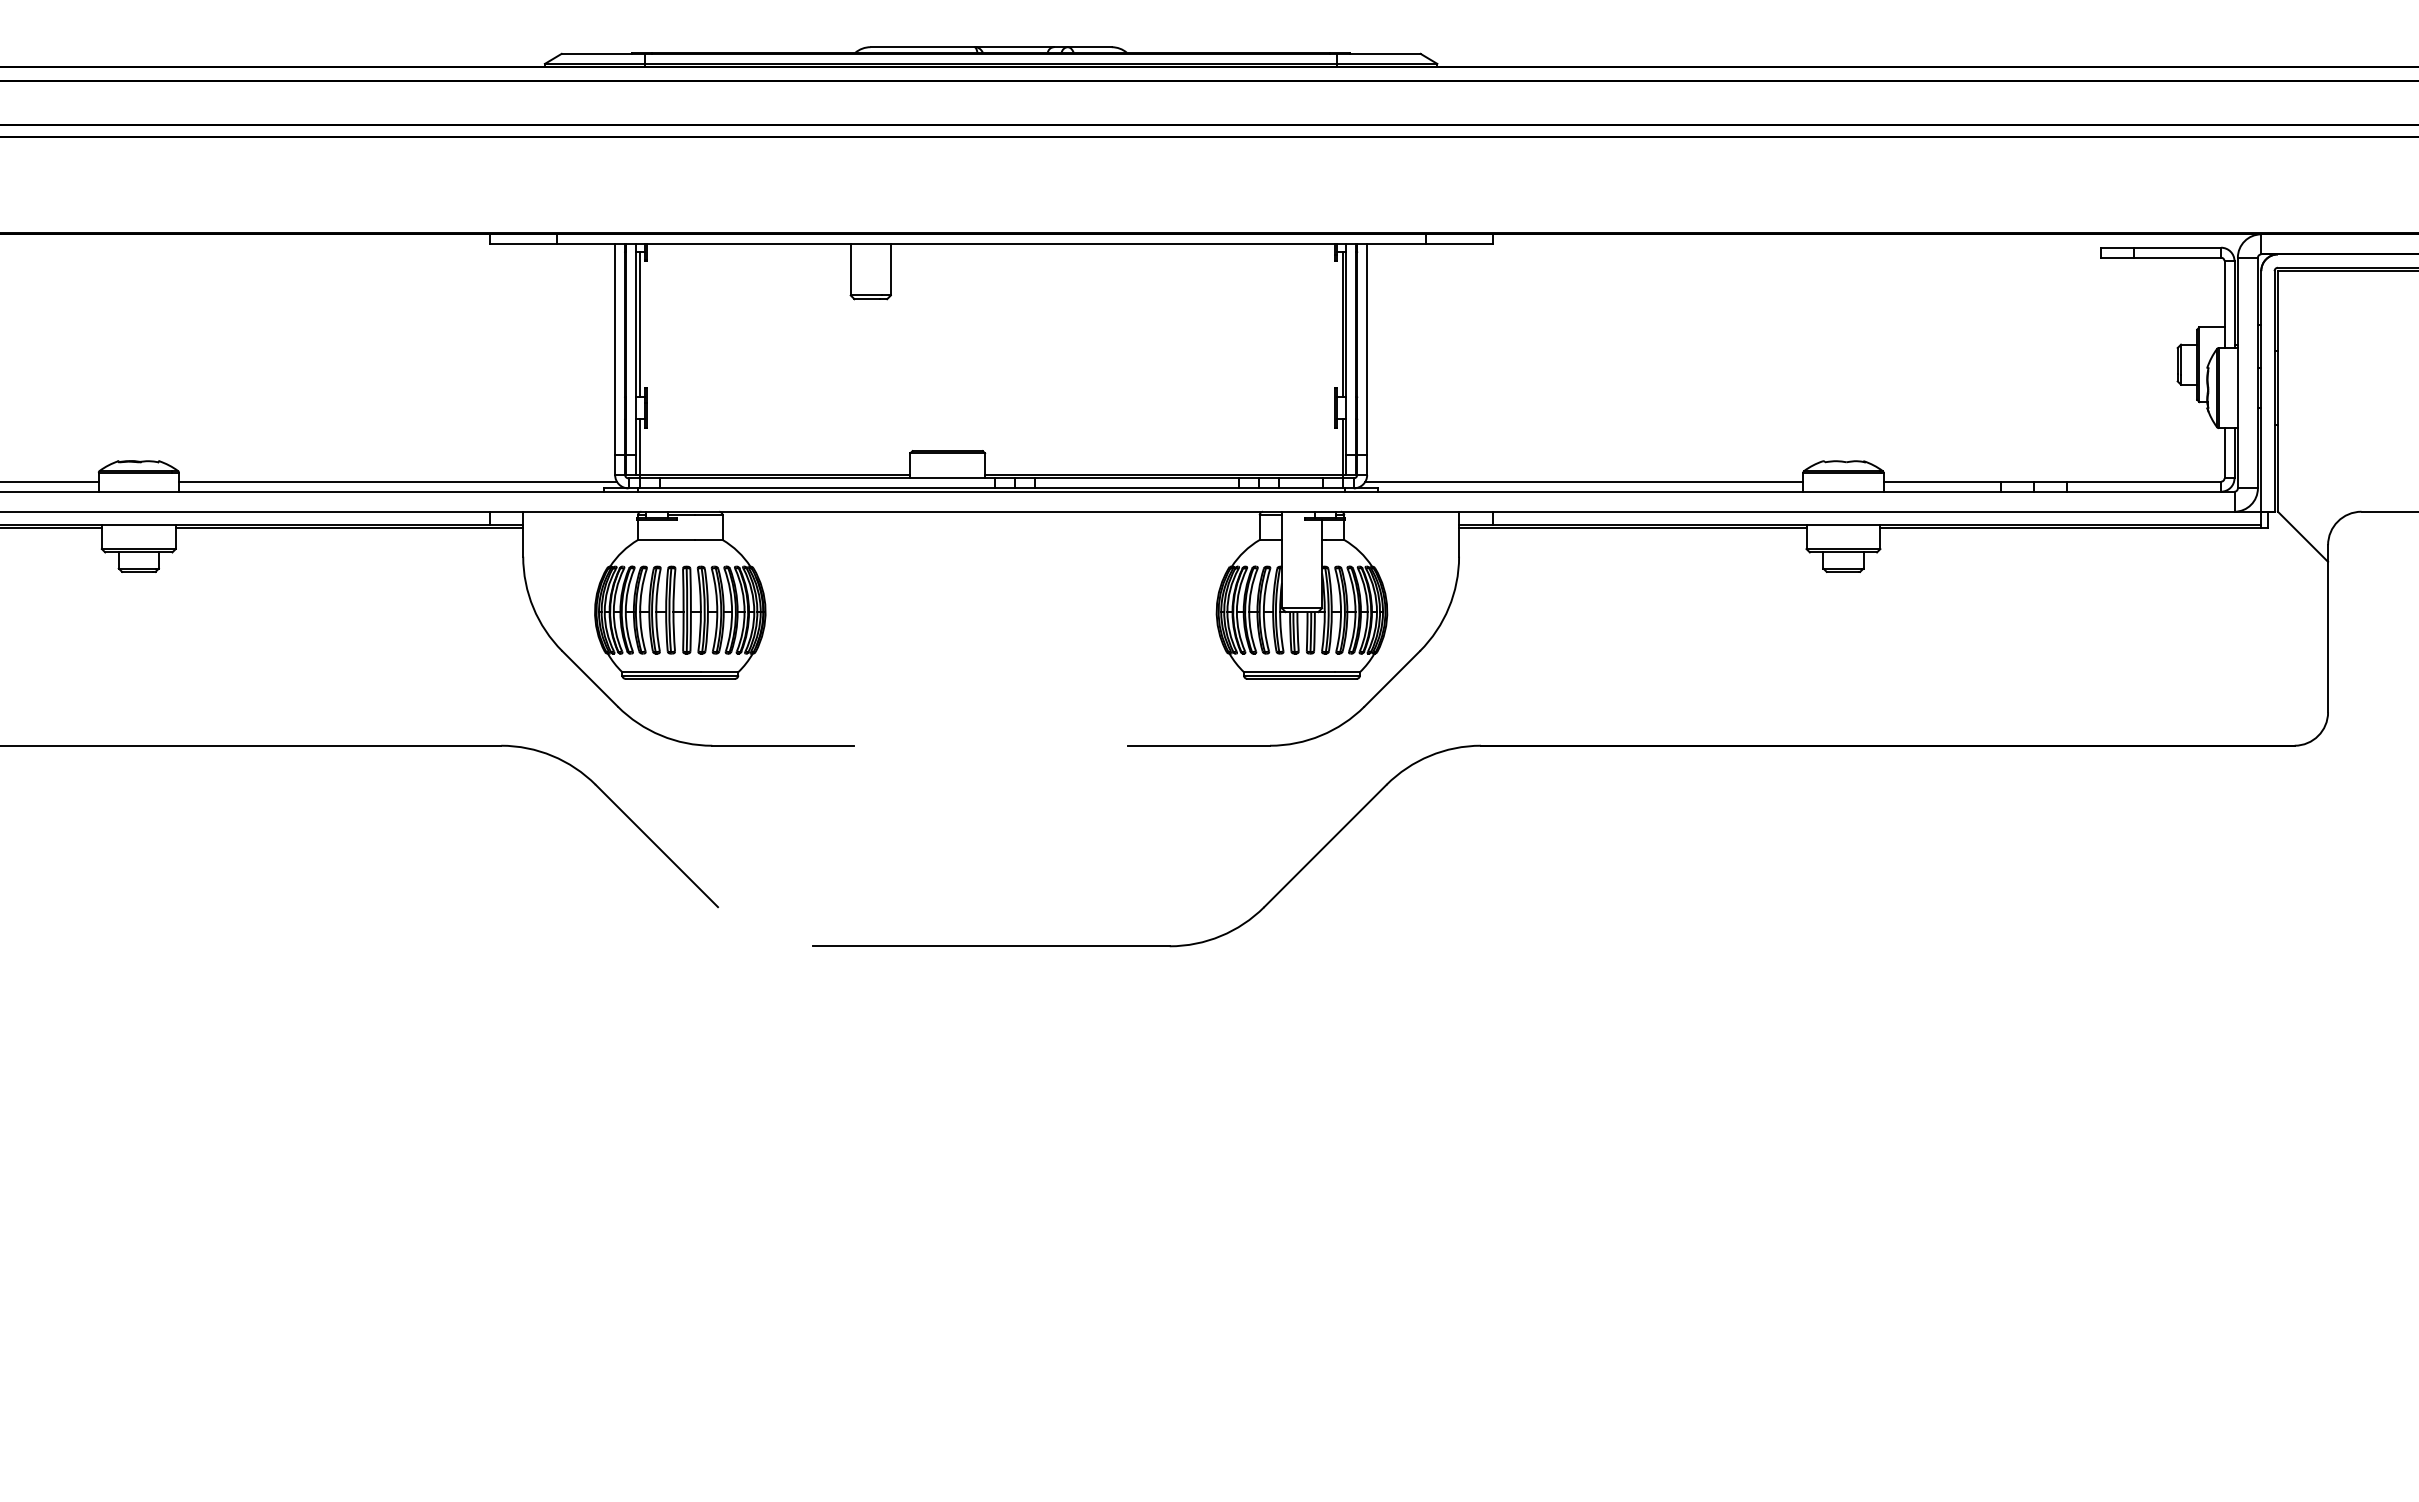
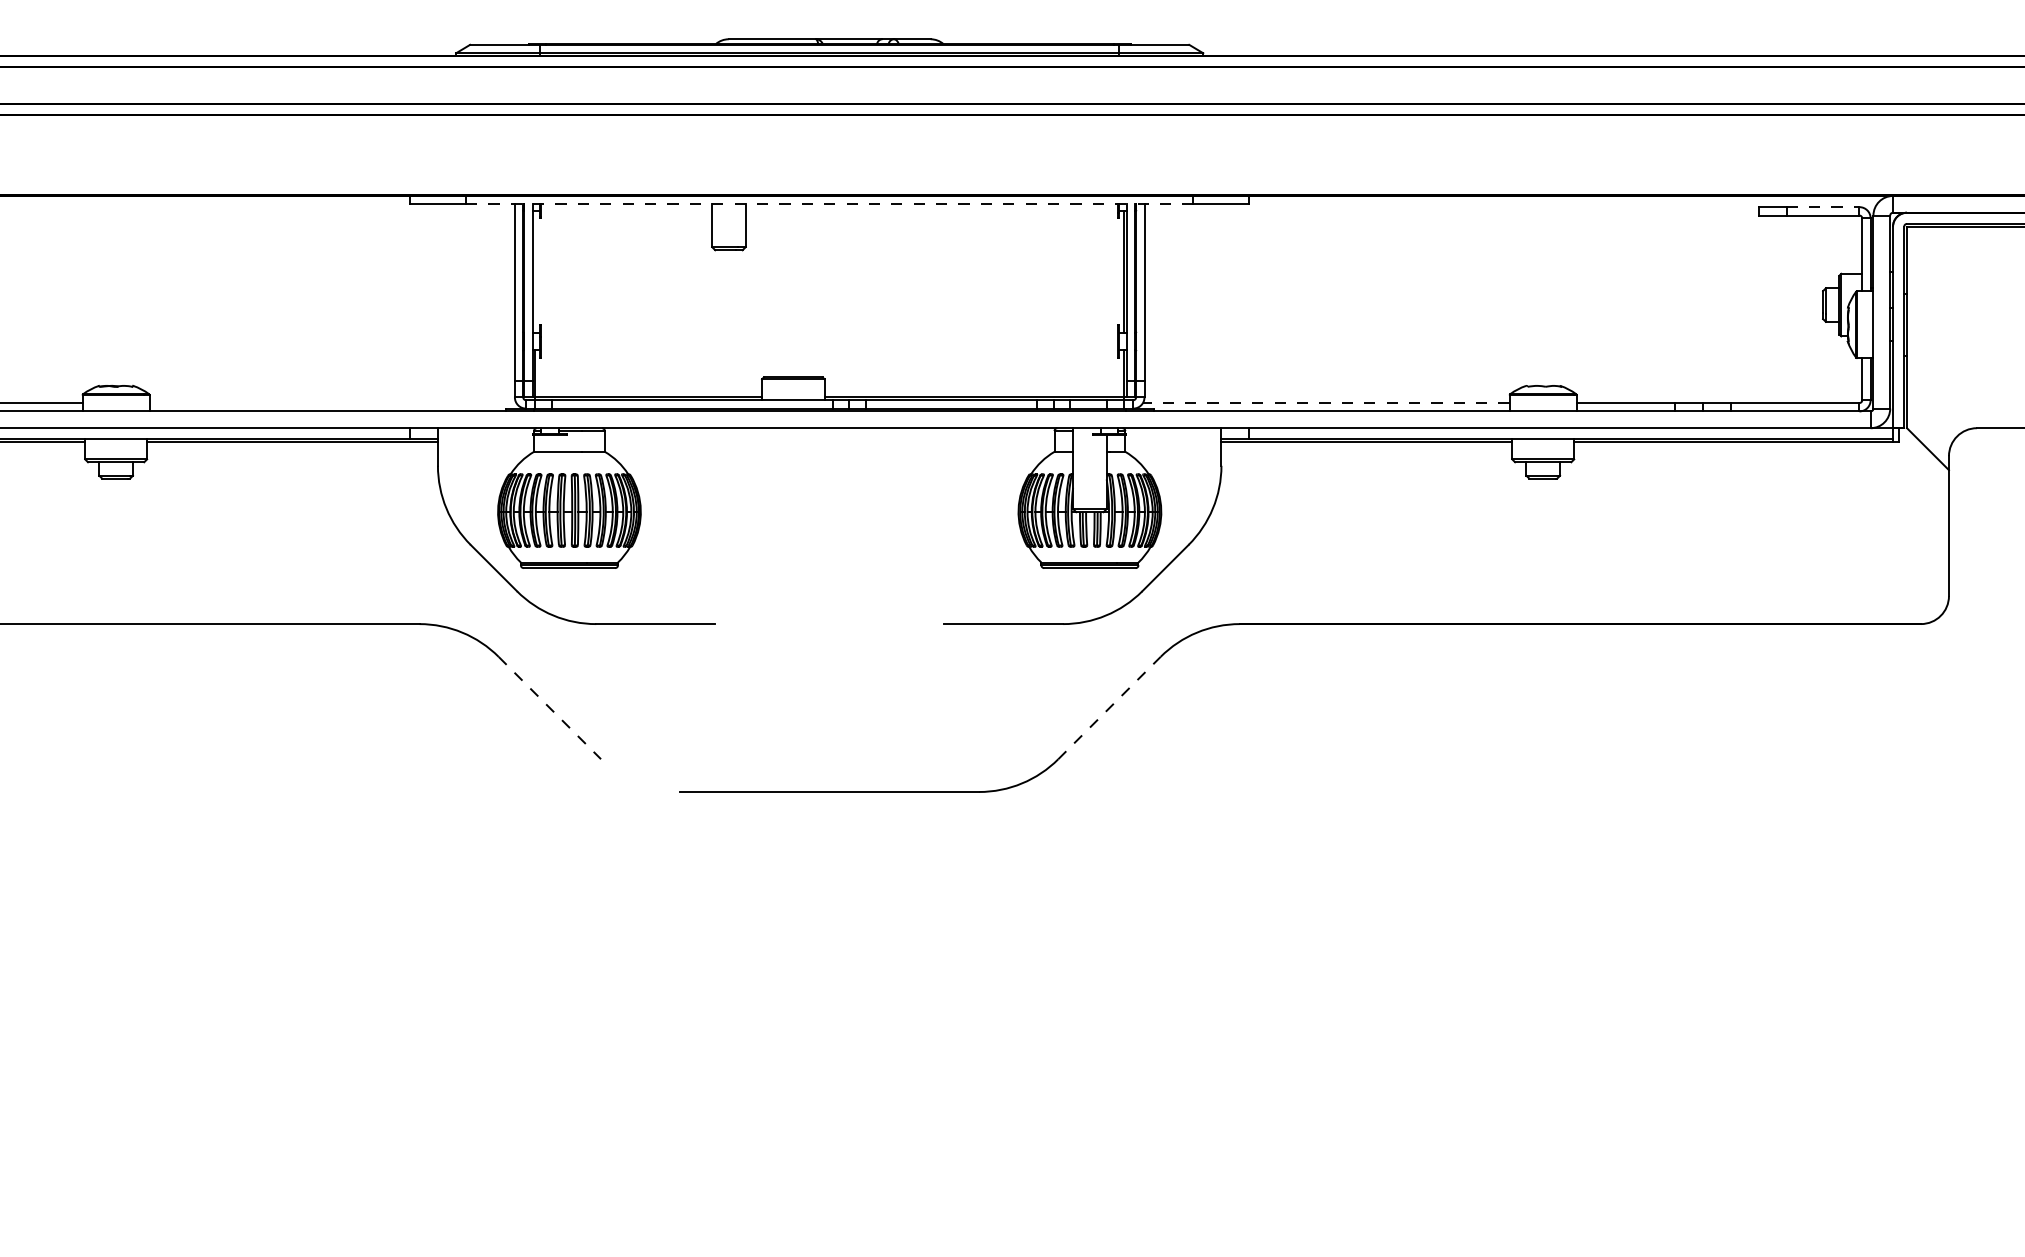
line: (991, 244) -> (829, 204), solid -> dashed
line: (2178, 247) -> (1823, 206), solid -> dashed
line: (639, 324) -> (535, 271), removed
line: (397, 481) -> (332, 402), removed
line: (1584, 481) -> (1326, 402), solid -> dashed
line: (1325, 845) -> (1109, 707), solid -> dashed
line: (657, 846) -> (550, 708), solid -> dashed

